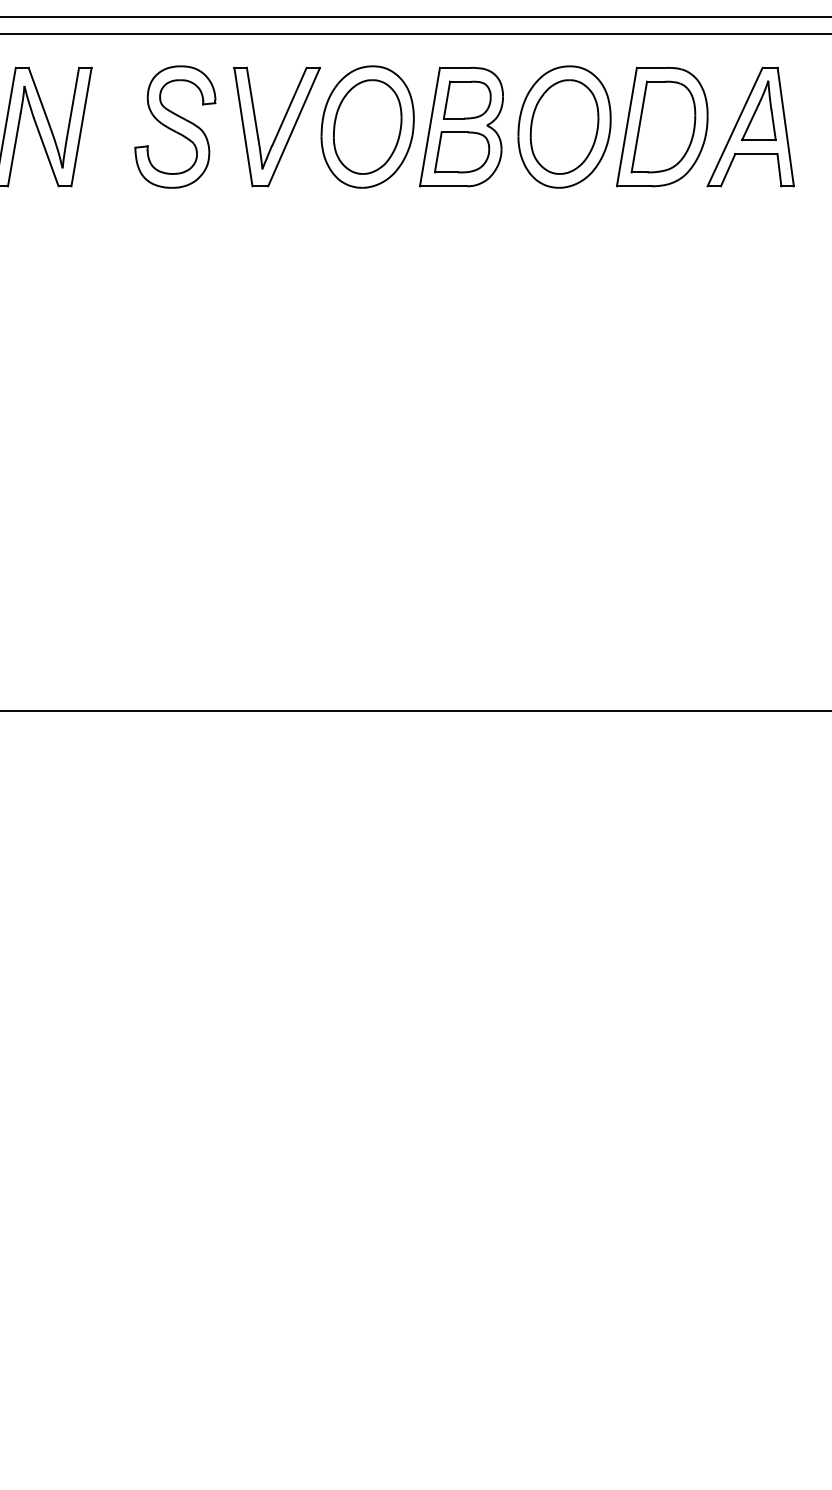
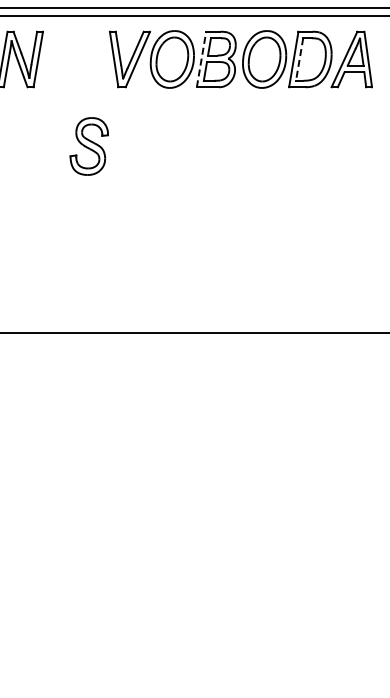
part: (173, 127) -> (88, 146), moved
line: (429, 127) -> (201, 59), solid -> dashed
line: (639, 127) -> (299, 59), solid -> dashed

